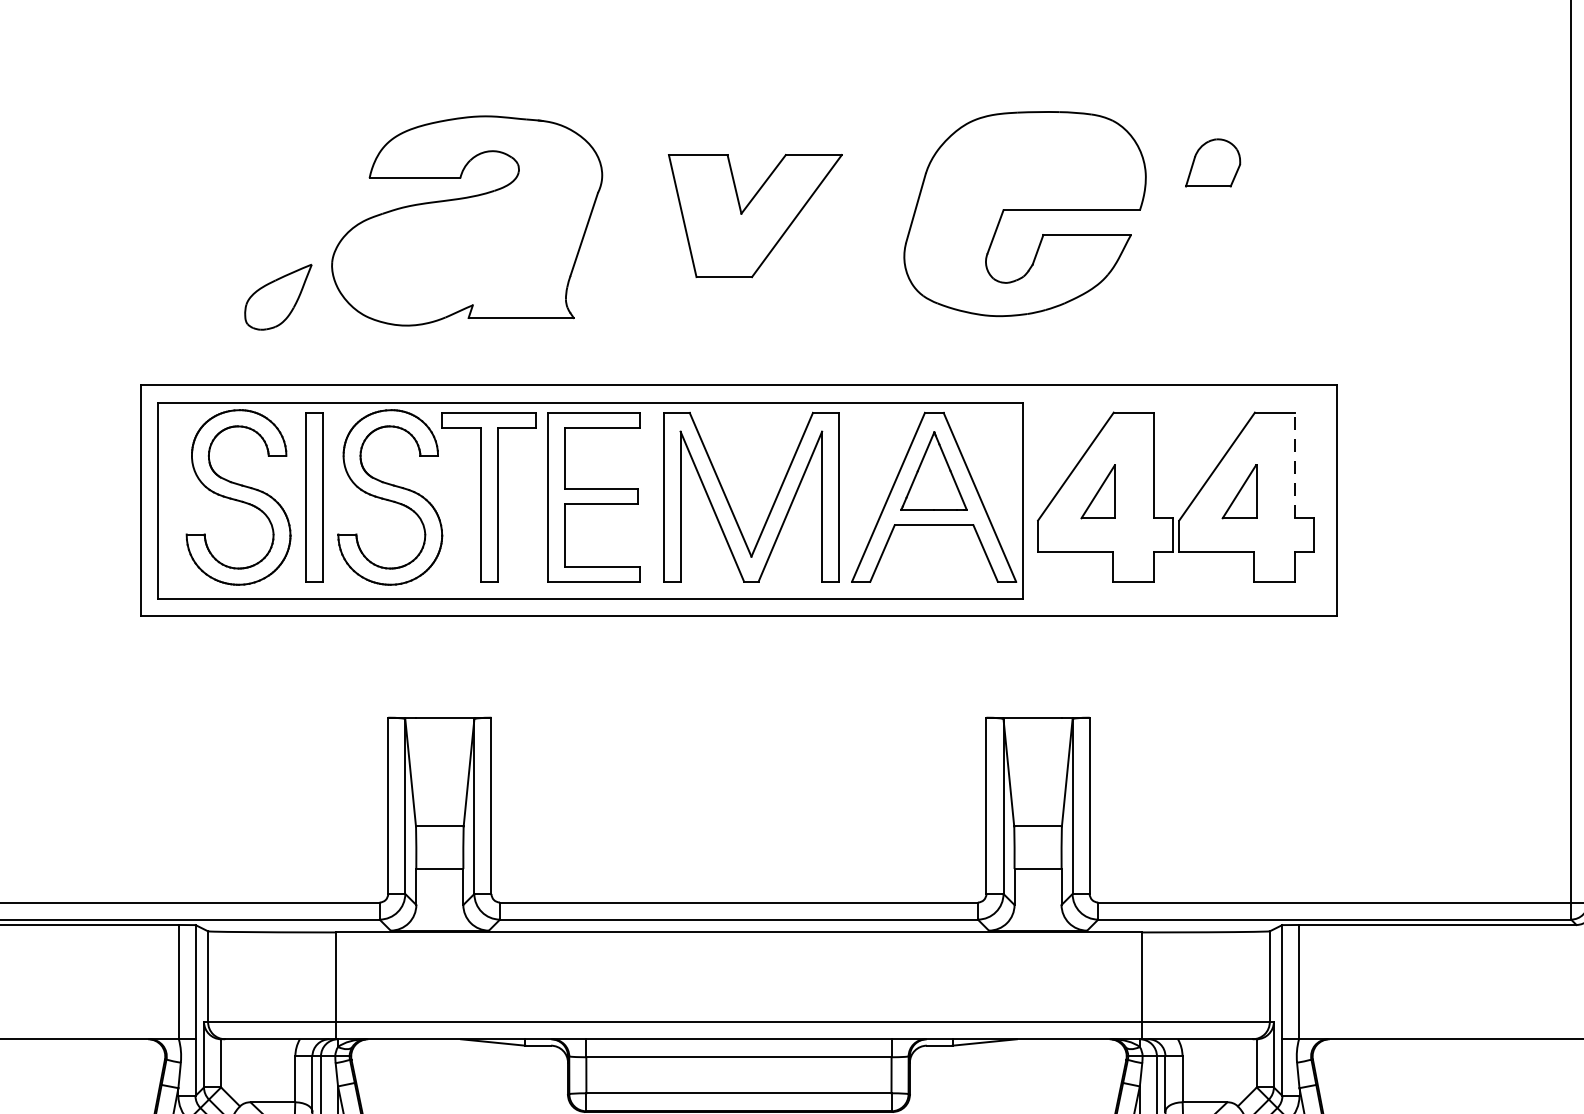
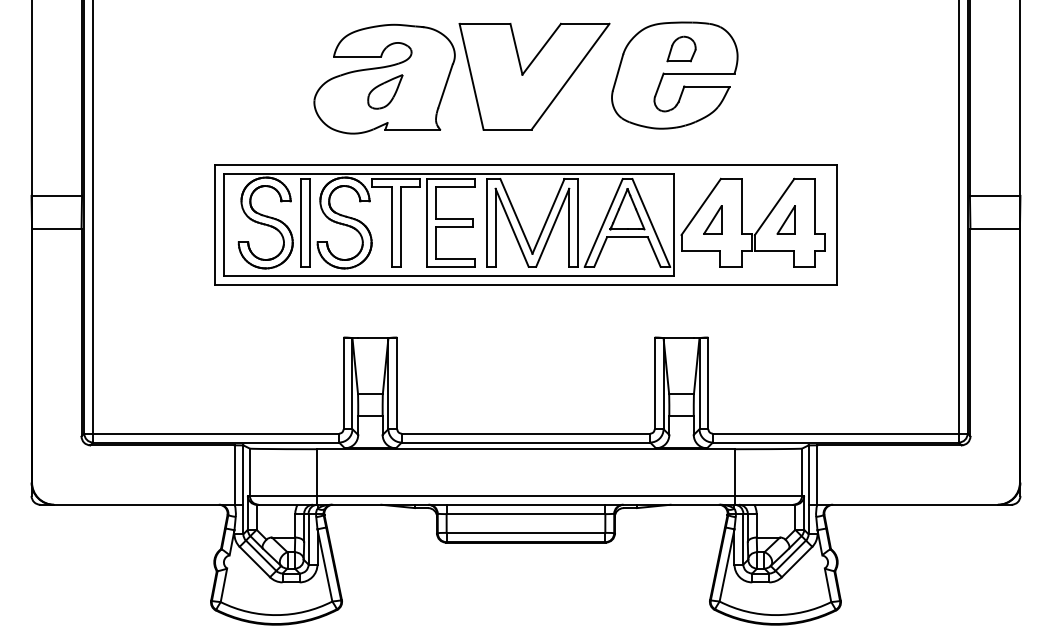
part: (1212, 161) -> (681, 48), moved
part: (755, 215) -> (534, 76), size x1.67
part: (278, 296) -> (385, 91), moved
line: (1295, 463) -> (815, 205), dashed -> solid

